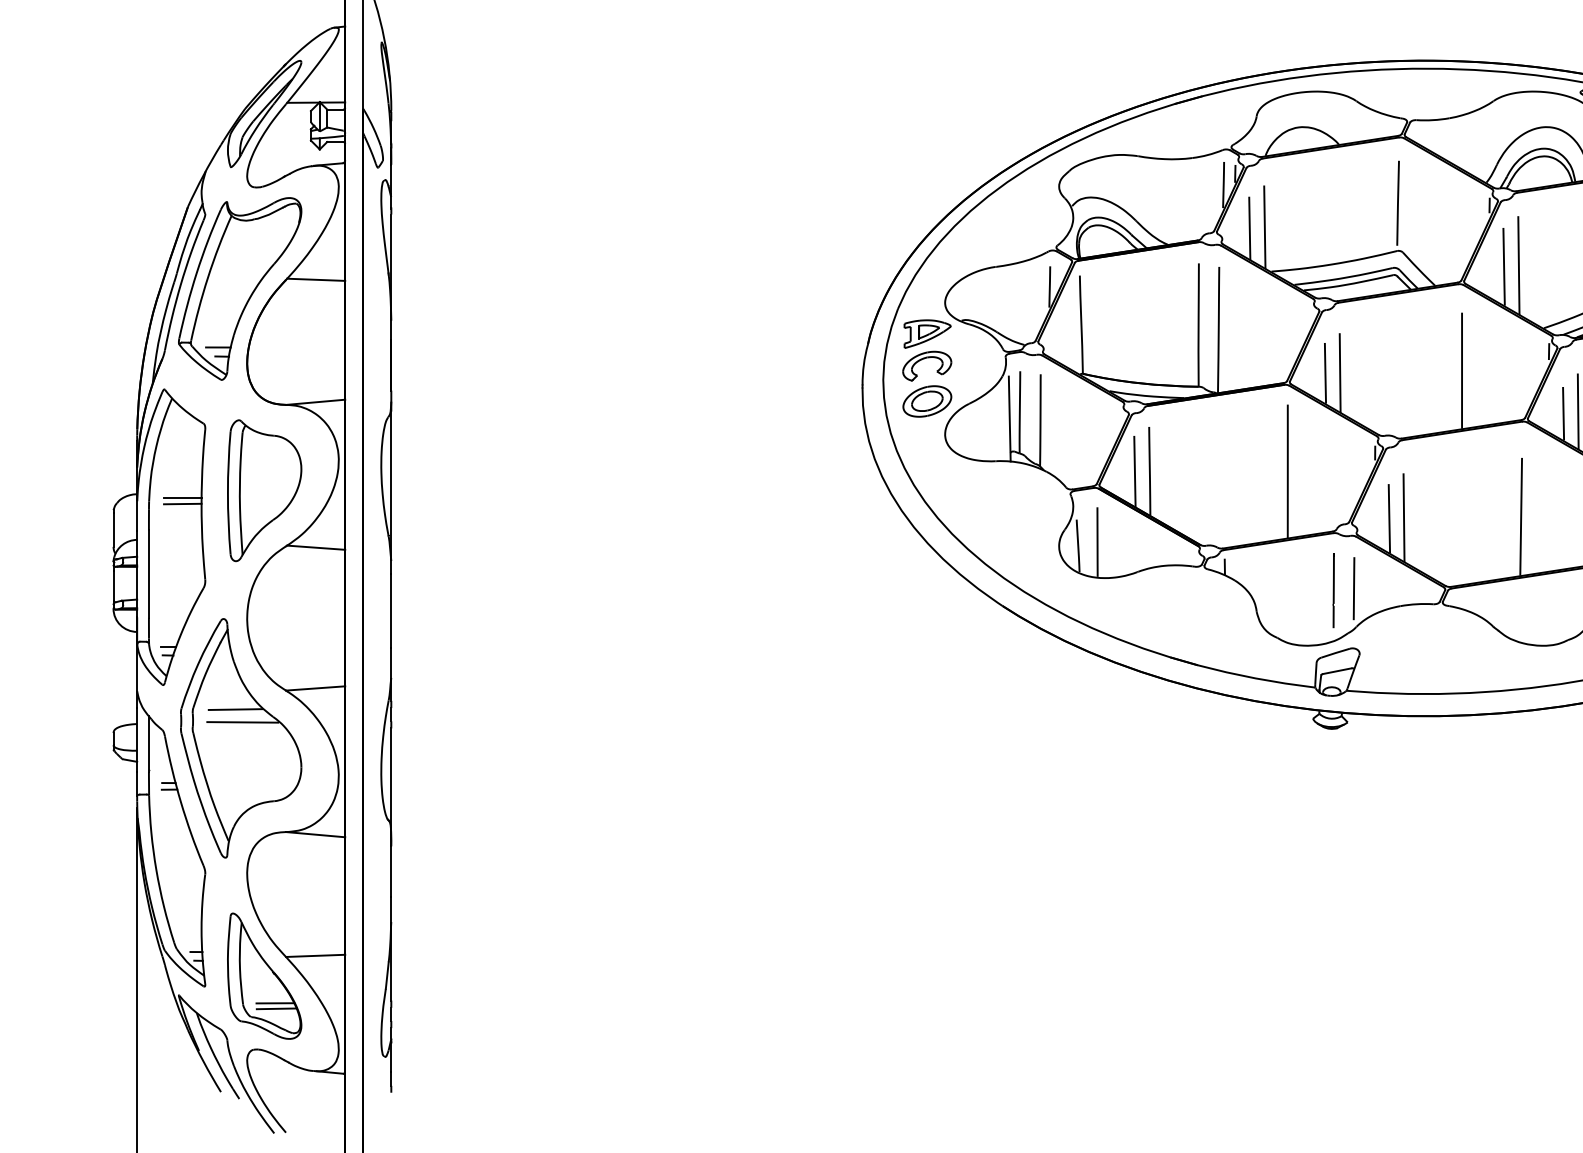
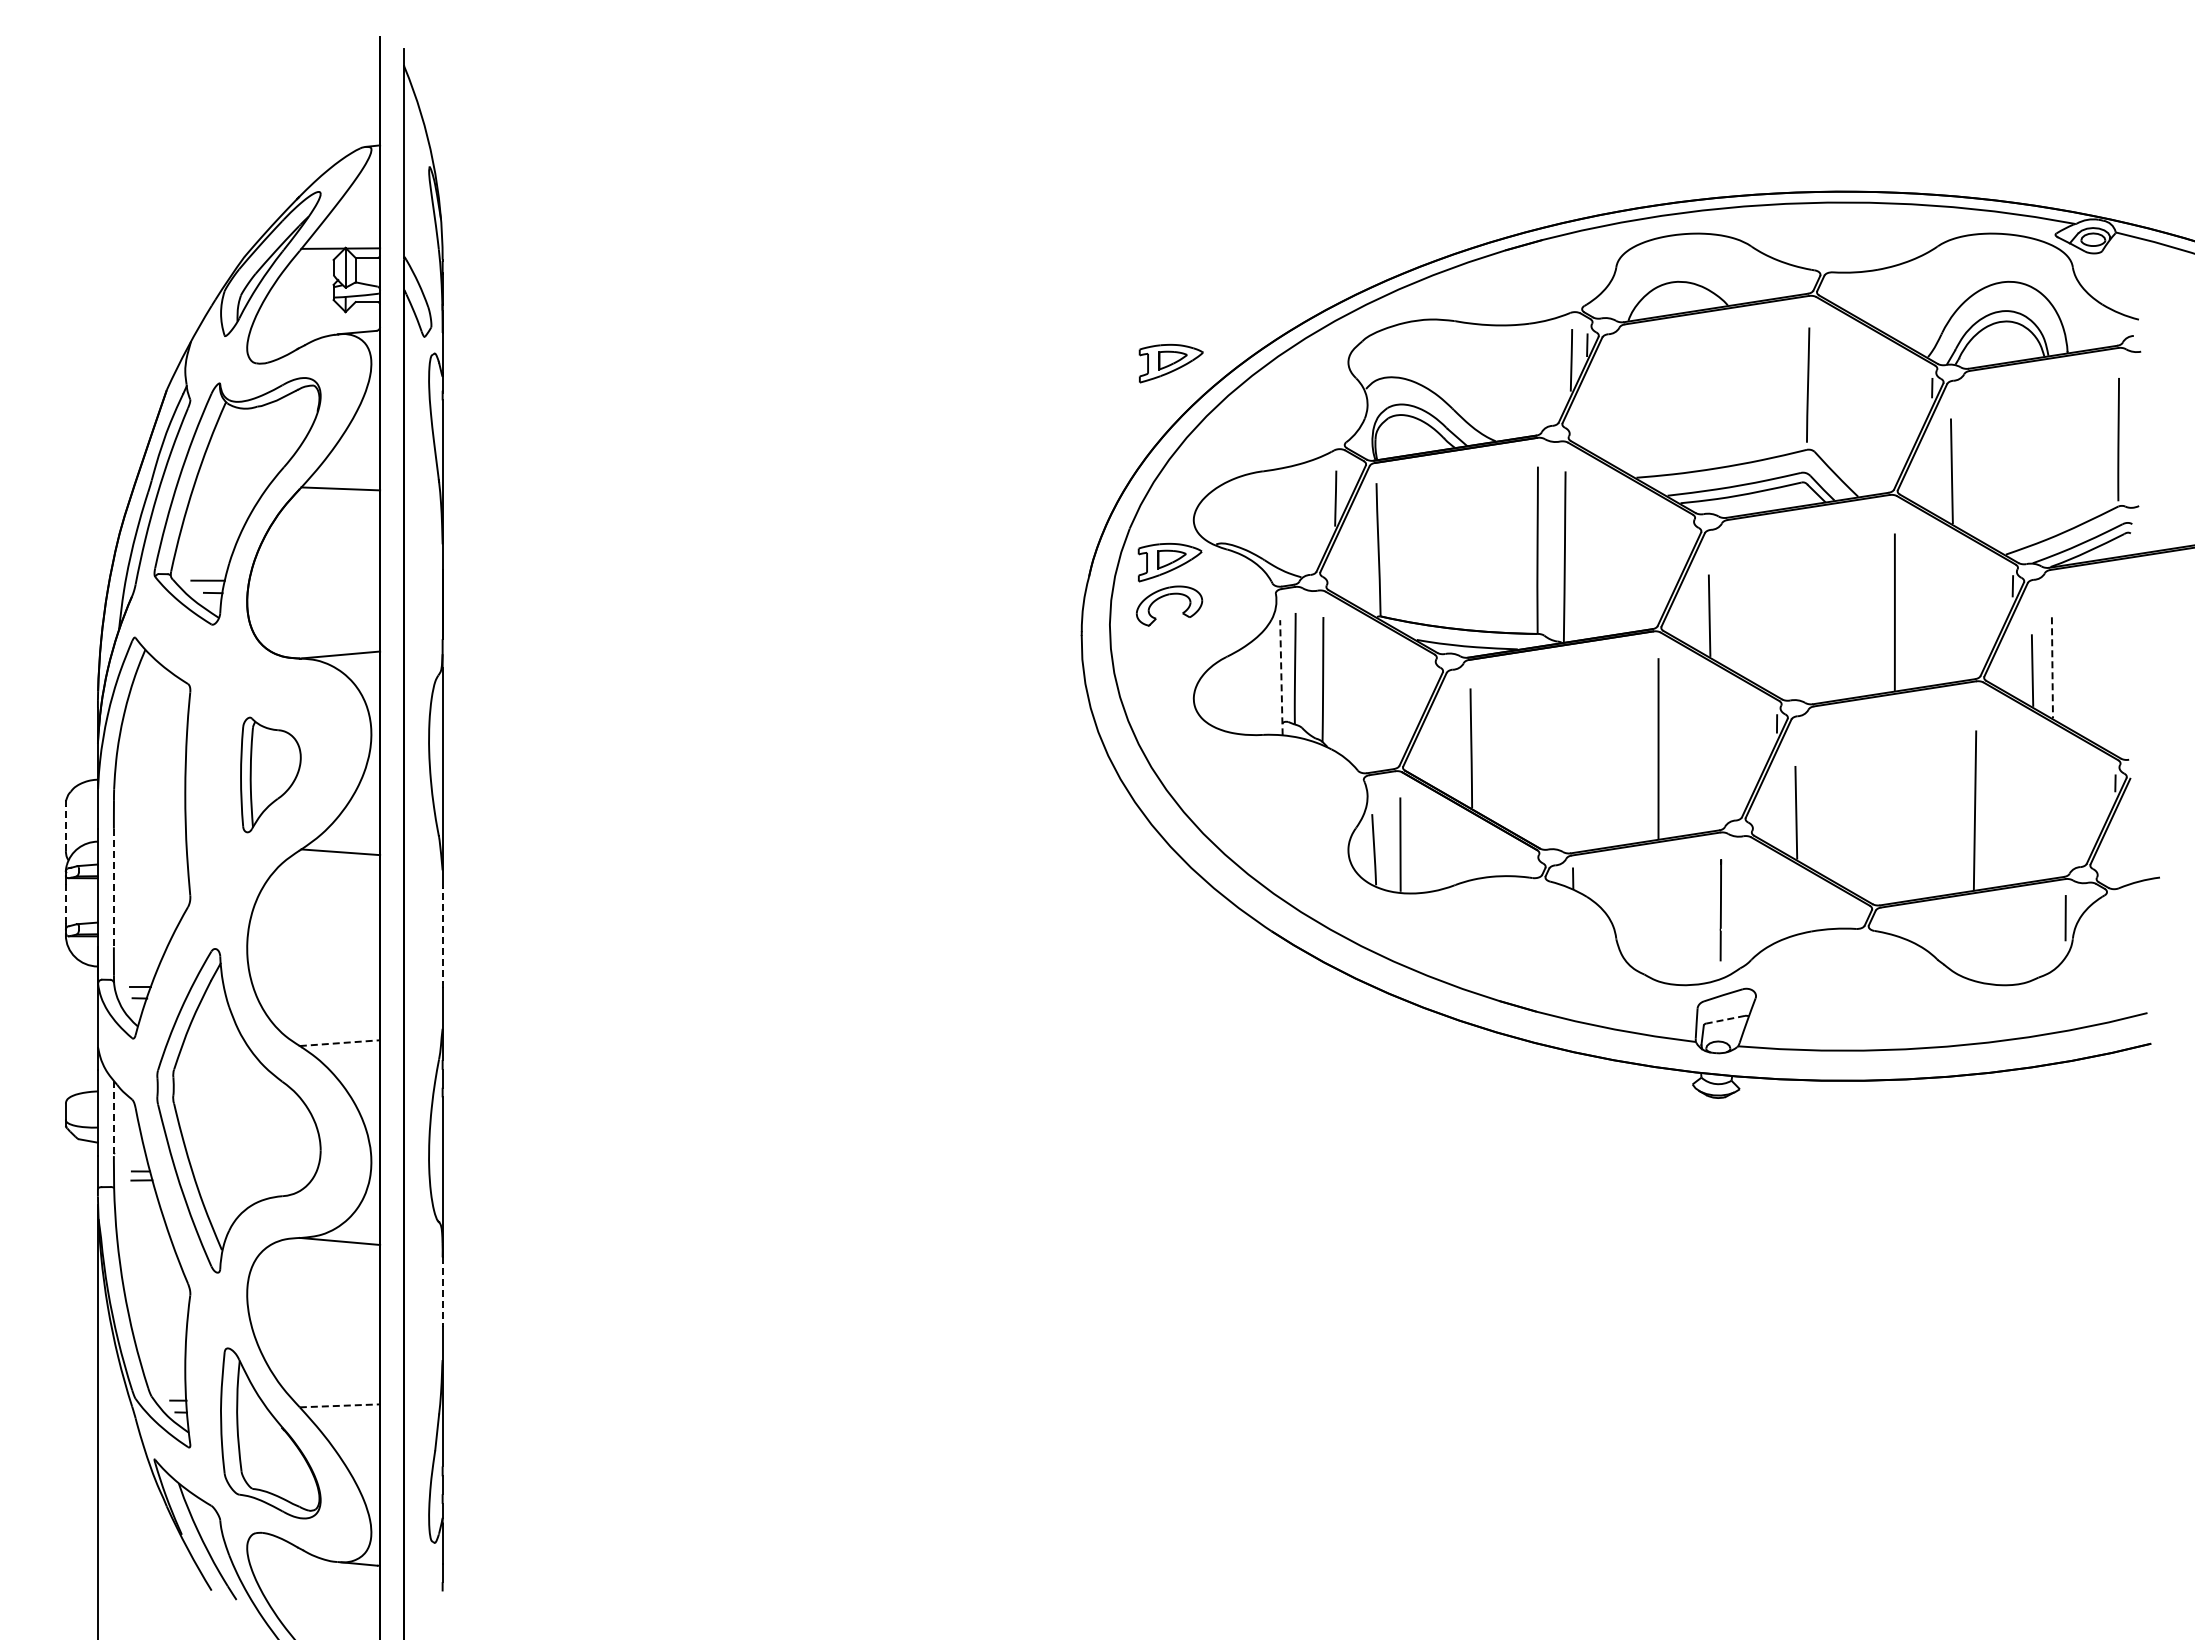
part: (927, 187) -> (1170, 363), added
line: (1264, 227) -> (1627, 417), removed
line: (1249, 228) -> (1606, 419), removed
line: (1518, 265) -> (1971, 469), removed
line: (1340, 373) -> (1729, 615), removed
part: (927, 401) -> (1169, 653), removed
line: (1578, 412) -> (2052, 668), solid -> dashed
line: (1009, 418) -> (1281, 677), solid -> dashed
line: (1135, 471) -> (1451, 748), removed
part: (264, 490) -> (270, 774), size x0.6
line: (182, 497) -> (159, 784), removed
line: (182, 503) -> (159, 792), removed
line: (1403, 517) -> (1815, 811), removed
line: (113, 530) -> (65, 828), solid -> dashed
line: (148, 574) -> (113, 888), solid -> dashed
line: (113, 585) -> (65, 903), solid -> dashed
line: (1354, 588) -> (1748, 907), removed
line: (391, 610) -> (442, 937), solid -> dashed
line: (1337, 671) -> (1725, 1019), solid -> dashed
line: (316, 688) -> (340, 1043), solid -> dashed
line: (235, 709) -> (231, 1071), removed
line: (243, 721) -> (241, 1088), removed
line: (148, 744) -> (113, 1118), solid -> dashed
line: (391, 871) -> (442, 1291), solid -> dashed
line: (316, 955) -> (340, 1405), solid -> dashed
line: (274, 1003) -> (284, 1470), removed
line: (276, 1008) -> (287, 1477), removed

